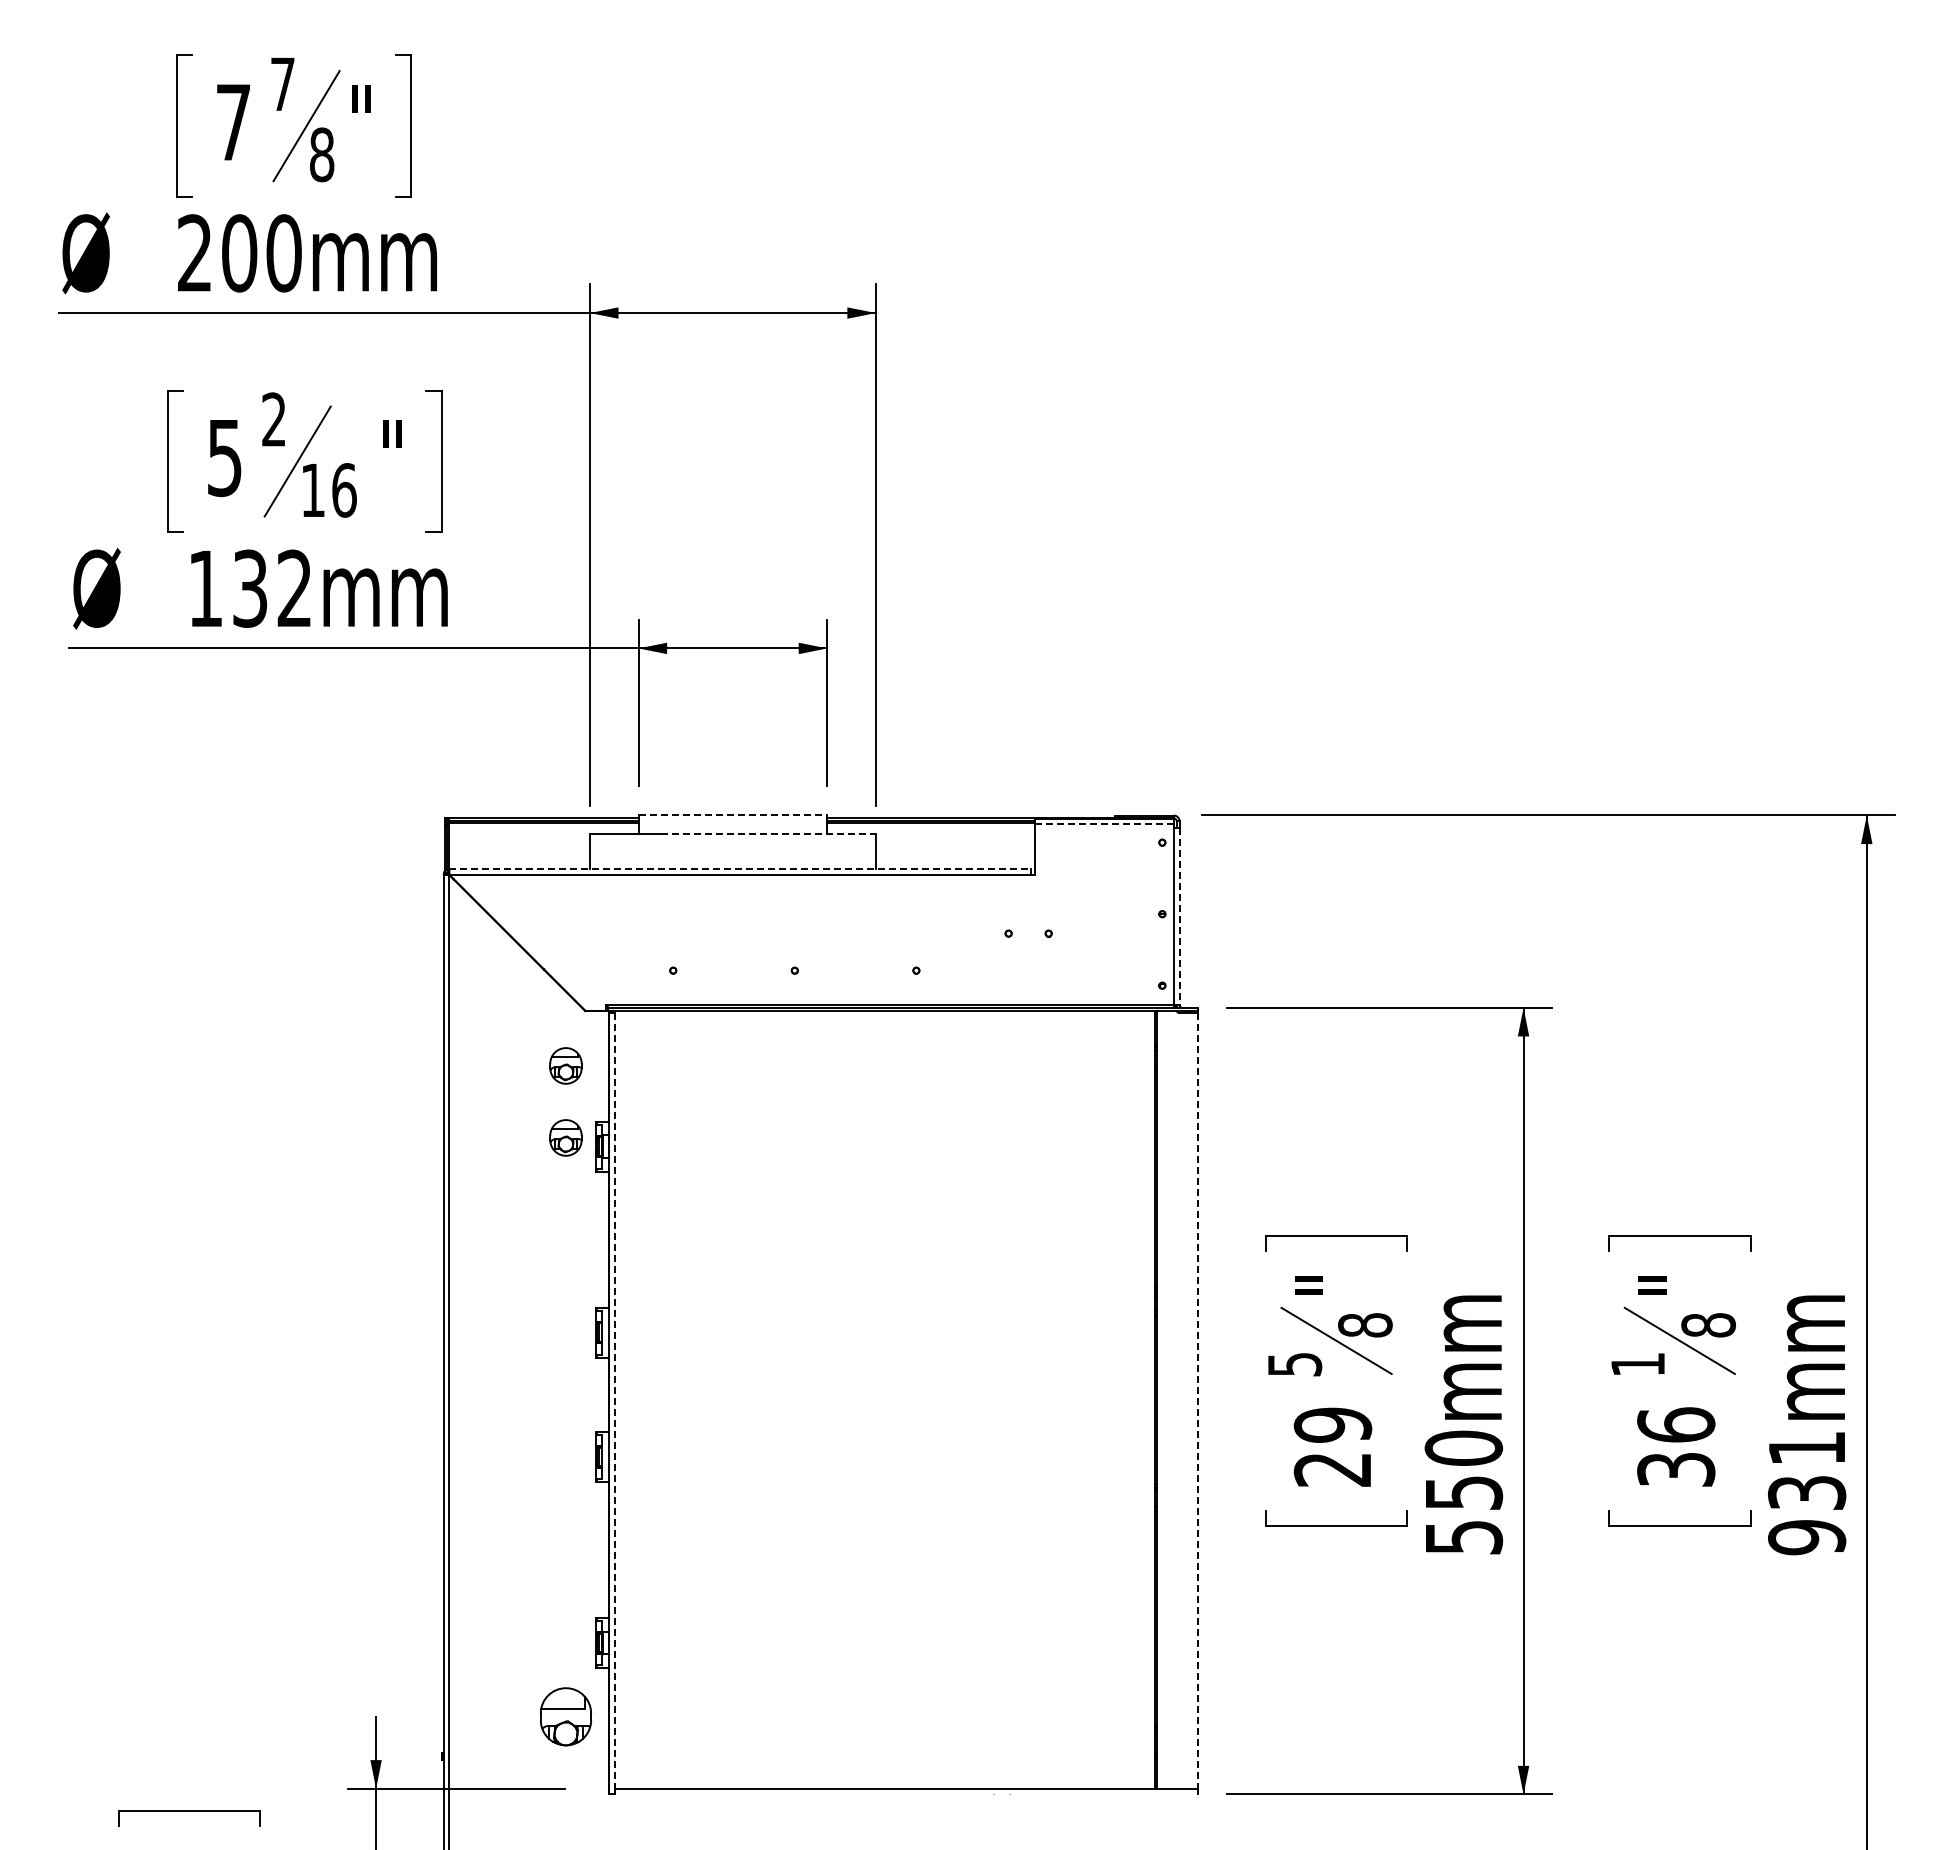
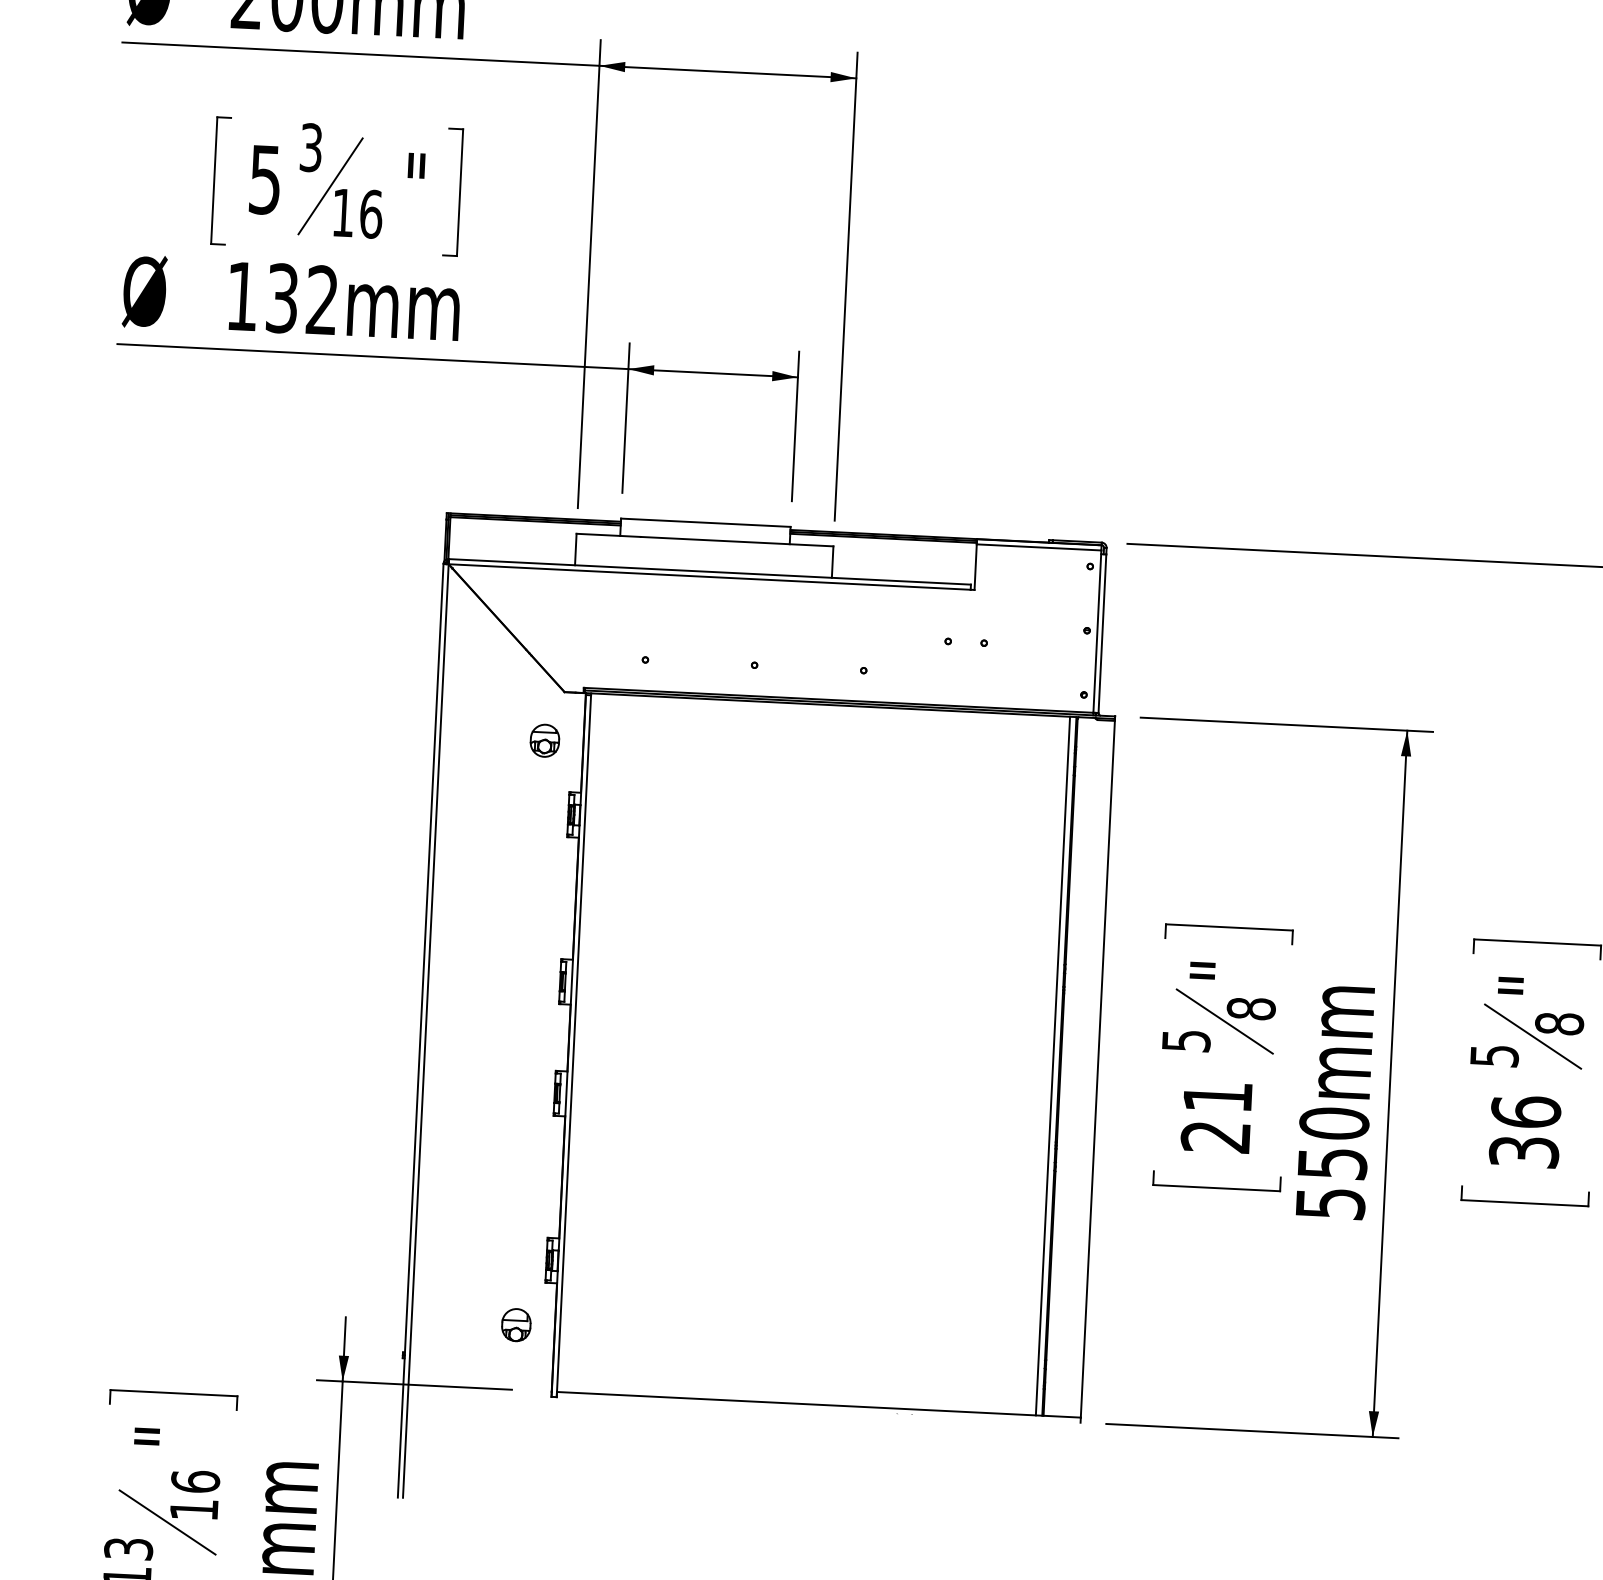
text: (273, 419) -> (310, 147), 2 -> 3
line: (733, 814) -> (706, 522), dashed -> solid
line: (1103, 824) -> (1038, 547), dashed -> solid
line: (769, 834) -> (737, 541), dashed -> solid
line: (740, 869) -> (710, 572), dashed -> solid
line: (1179, 917) -> (1102, 634), dashed -> solid
part: (565, 1137) -> (541, 805), removed
text: (1638, 1364) -> (1494, 1055), 1 -> 5
line: (1148, 1399) -> (1053, 1065), added
line: (1198, 1400) -> (1098, 1068), dashed -> solid
line: (614, 1403) -> (573, 1046), dashed -> solid
text: (1332, 1424) -> (1217, 1096), 29 -> 21
part: (565, 1716) -> (515, 1324), size x0.62

